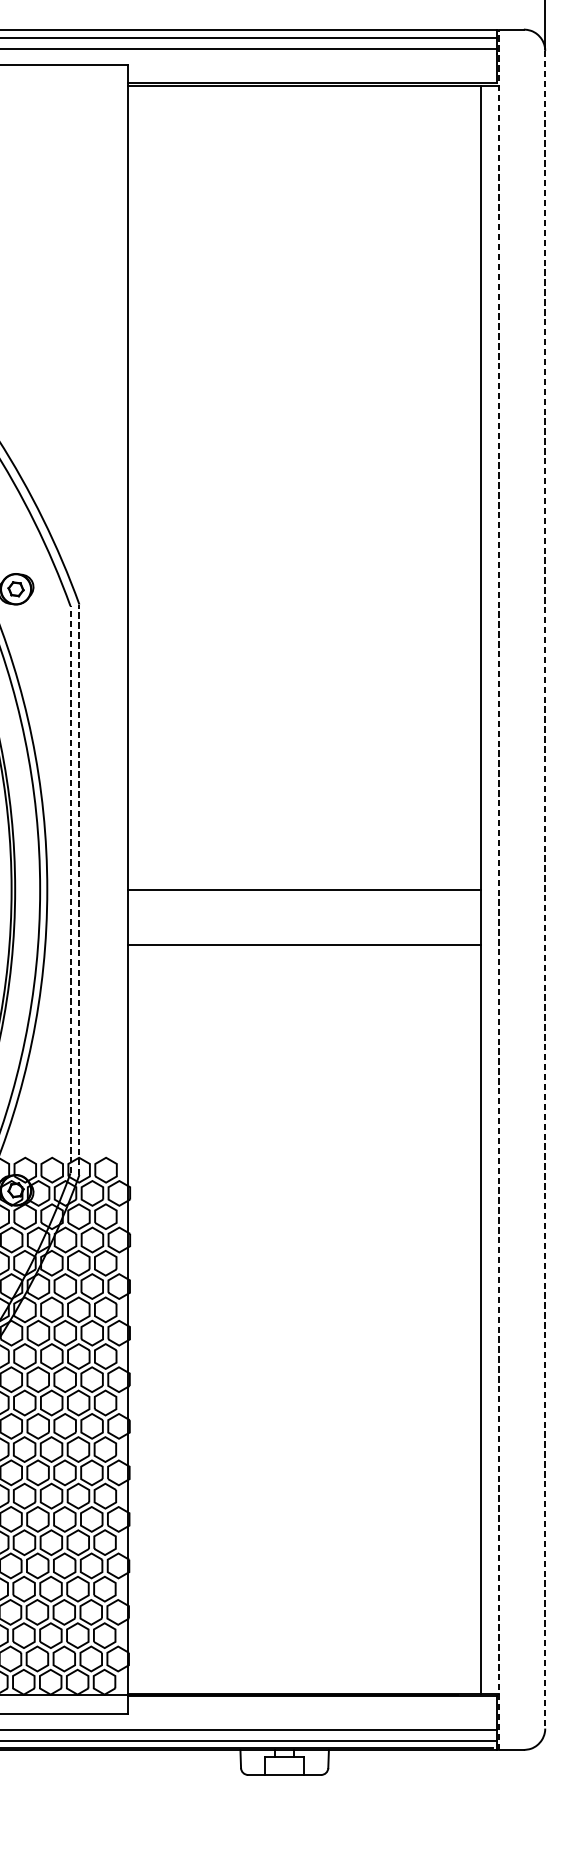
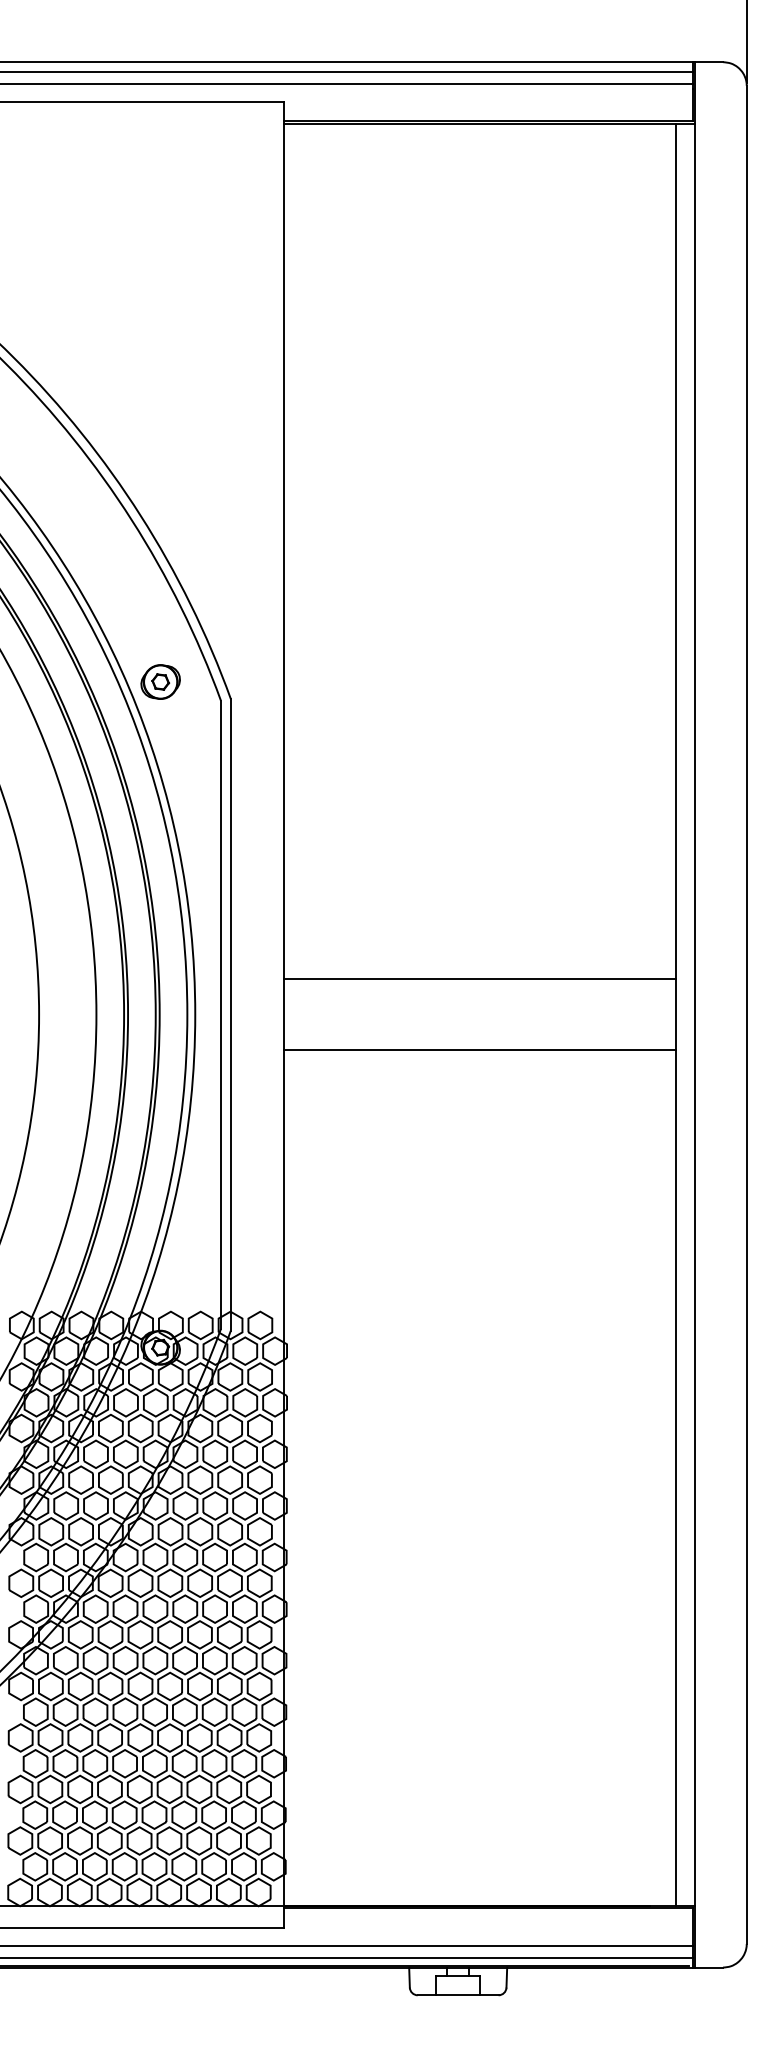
line: (70, 889) -> (220, 1014), dashed -> solid
line: (79, 889) -> (230, 1014), dashed -> solid
line: (498, 889) -> (695, 1014), dashed -> solid
line: (303, 890) -> (479, 979), moved
line: (545, 890) -> (746, 1015), dashed -> solid
line: (303, 945) -> (479, 1050), moved

